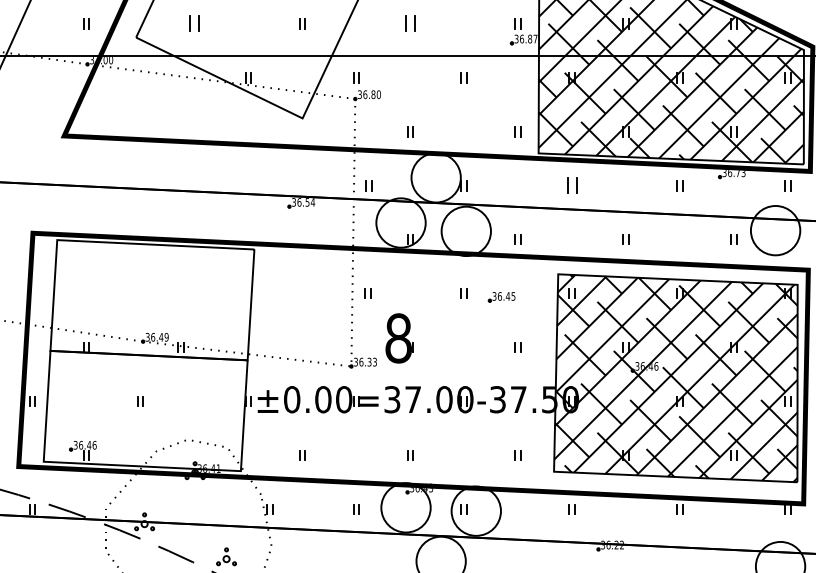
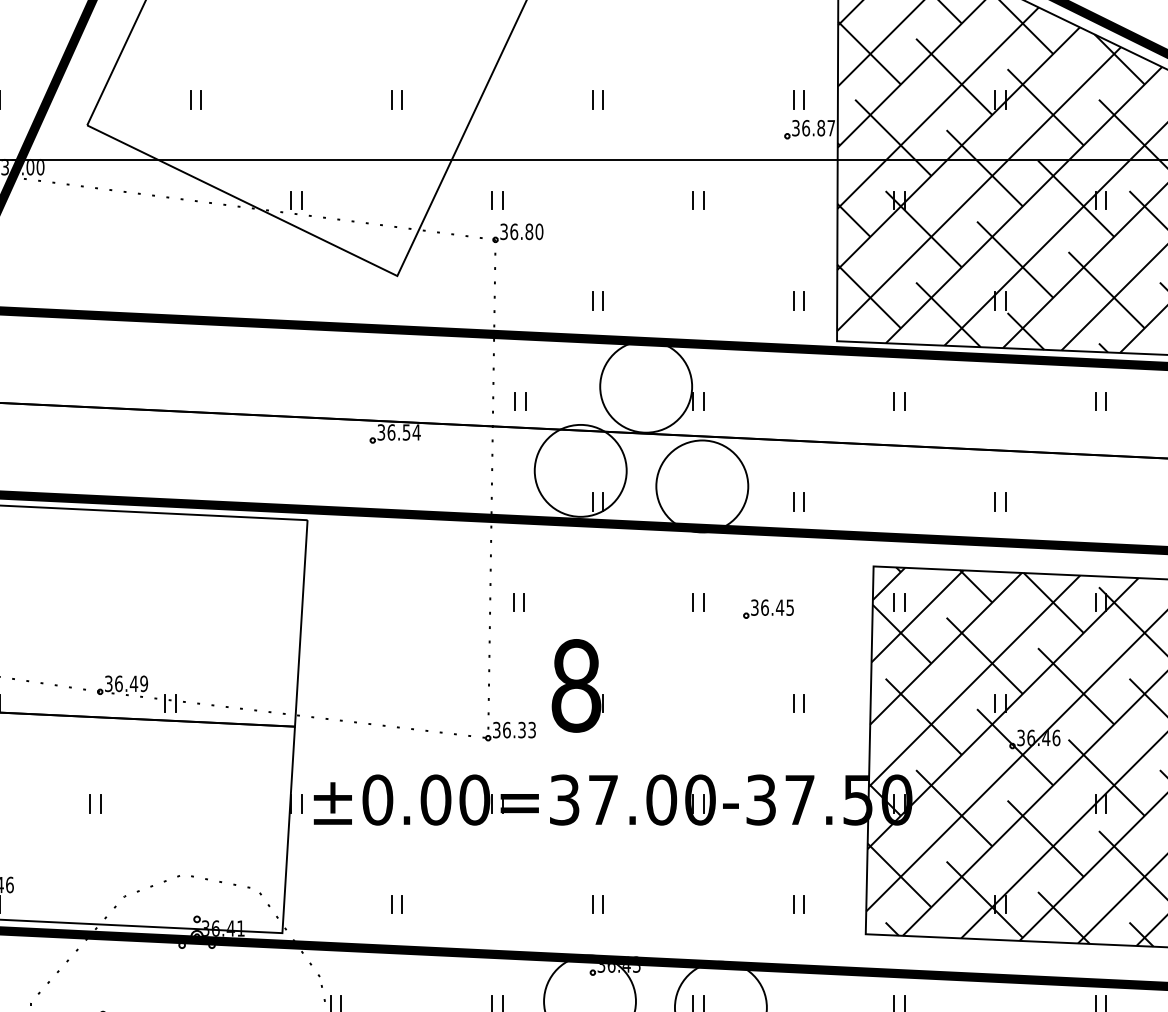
part: (194, 23) -> (195, 99), size x0.62
part: (410, 23) -> (598, 99), size x0.62
part: (571, 185) -> (898, 400), size x0.62

